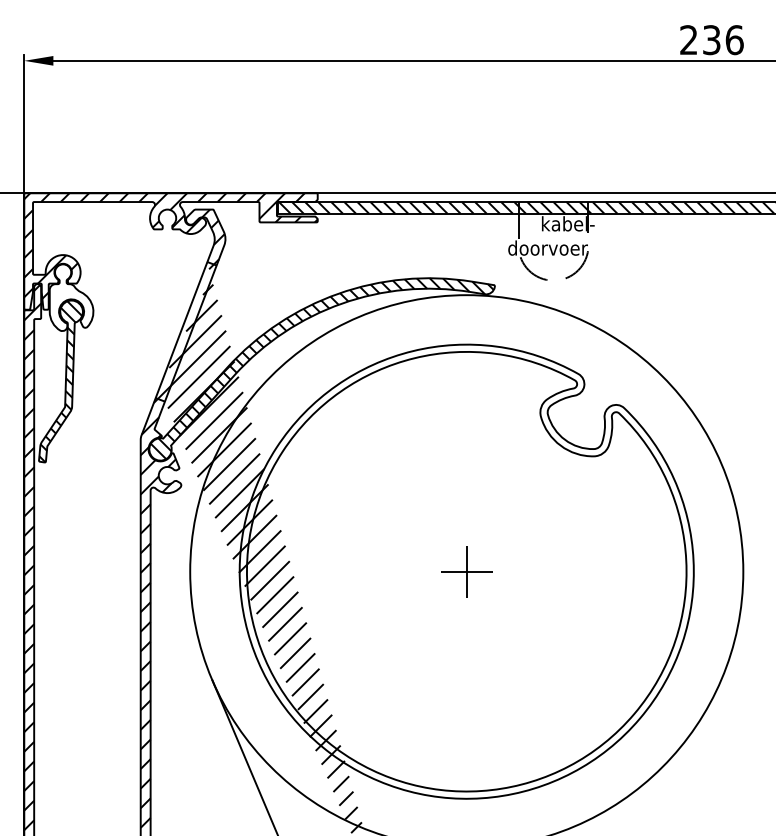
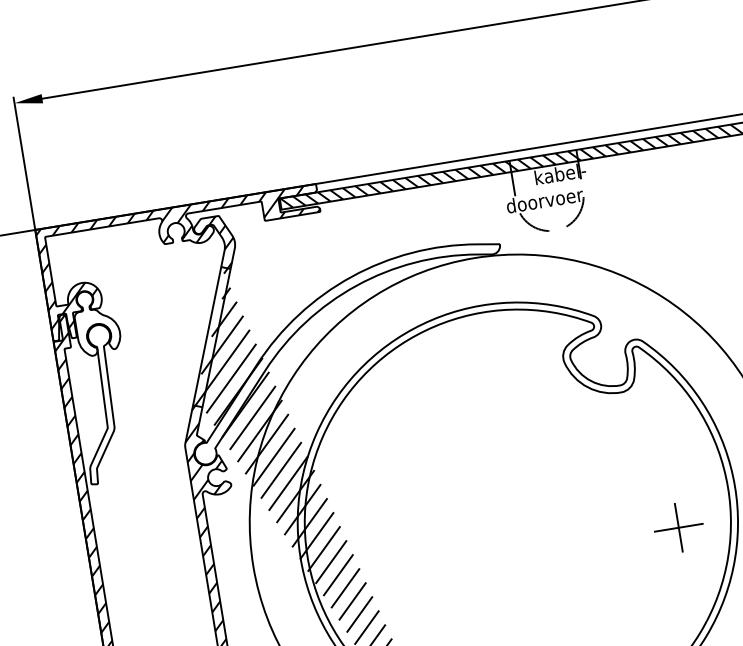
hatch: (321, 368) -> (347, 351), removed
hatch: (60, 381) -> (99, 404), removed
part: (466, 571) -> (678, 527), moved

